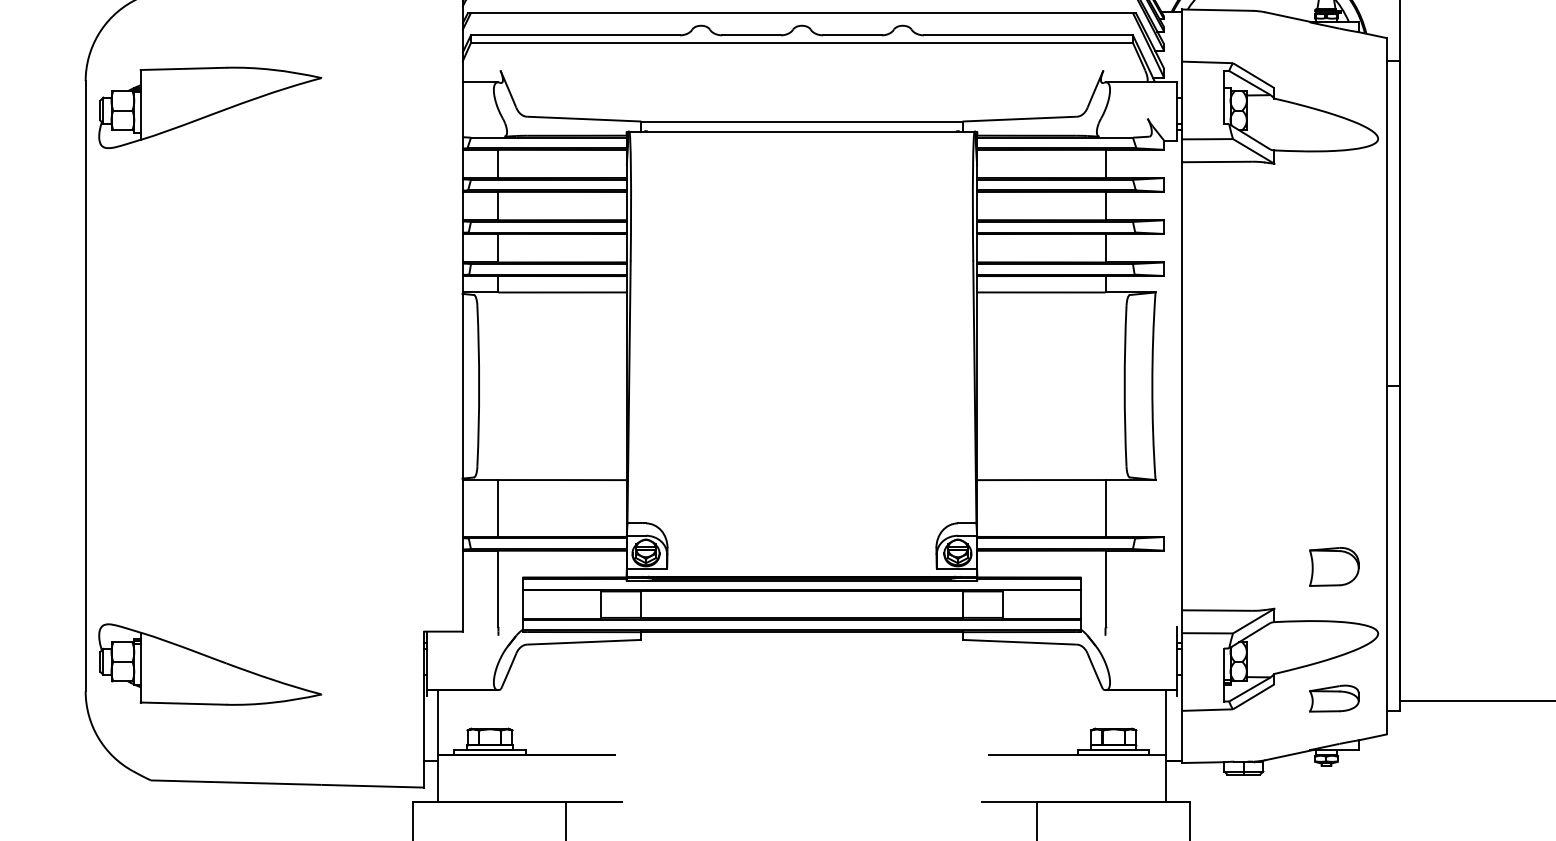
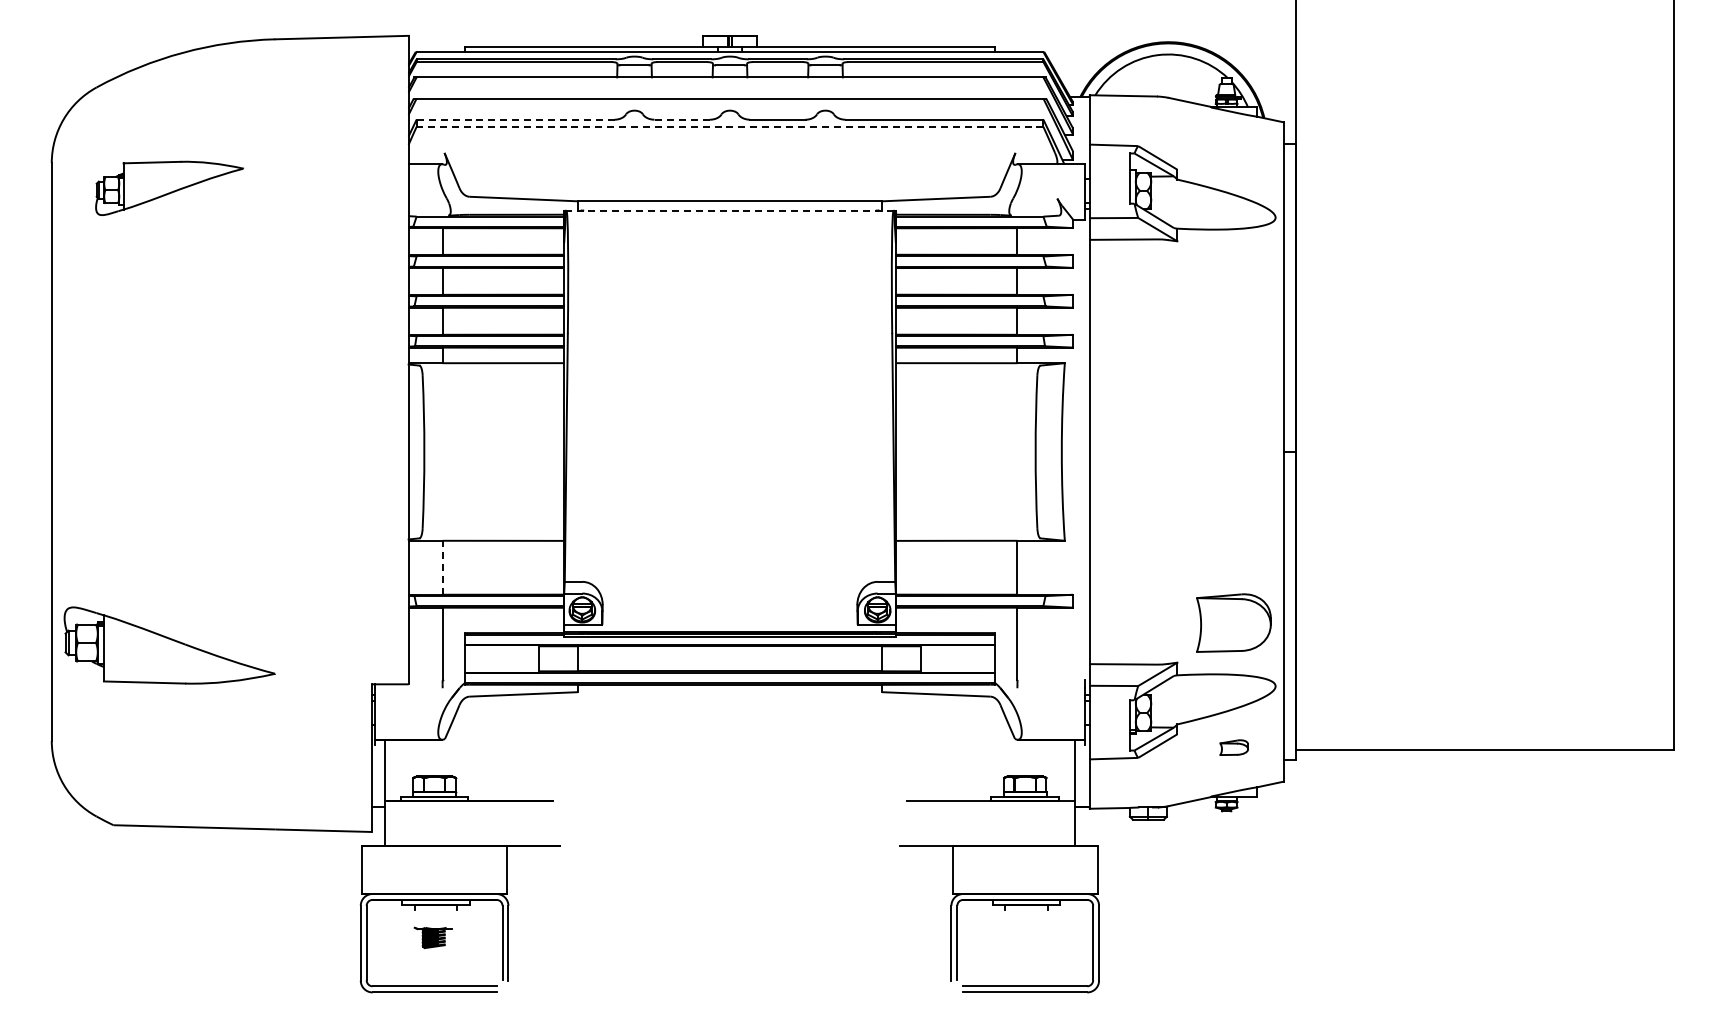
line: (575, 35) -> (515, 119), solid -> dashed
line: (751, 35) -> (682, 119), solid -> dashed
line: (801, 42) -> (729, 126), solid -> dashed
part: (209, 107) -> (169, 188), size x0.7
line: (802, 131) -> (730, 210), solid -> dashed
line: (498, 508) -> (442, 567), solid -> dashed
part: (1334, 566) -> (1234, 622), size x1.6
part: (209, 664) -> (169, 645), moved
part: (1334, 698) -> (1234, 747), size x0.6

